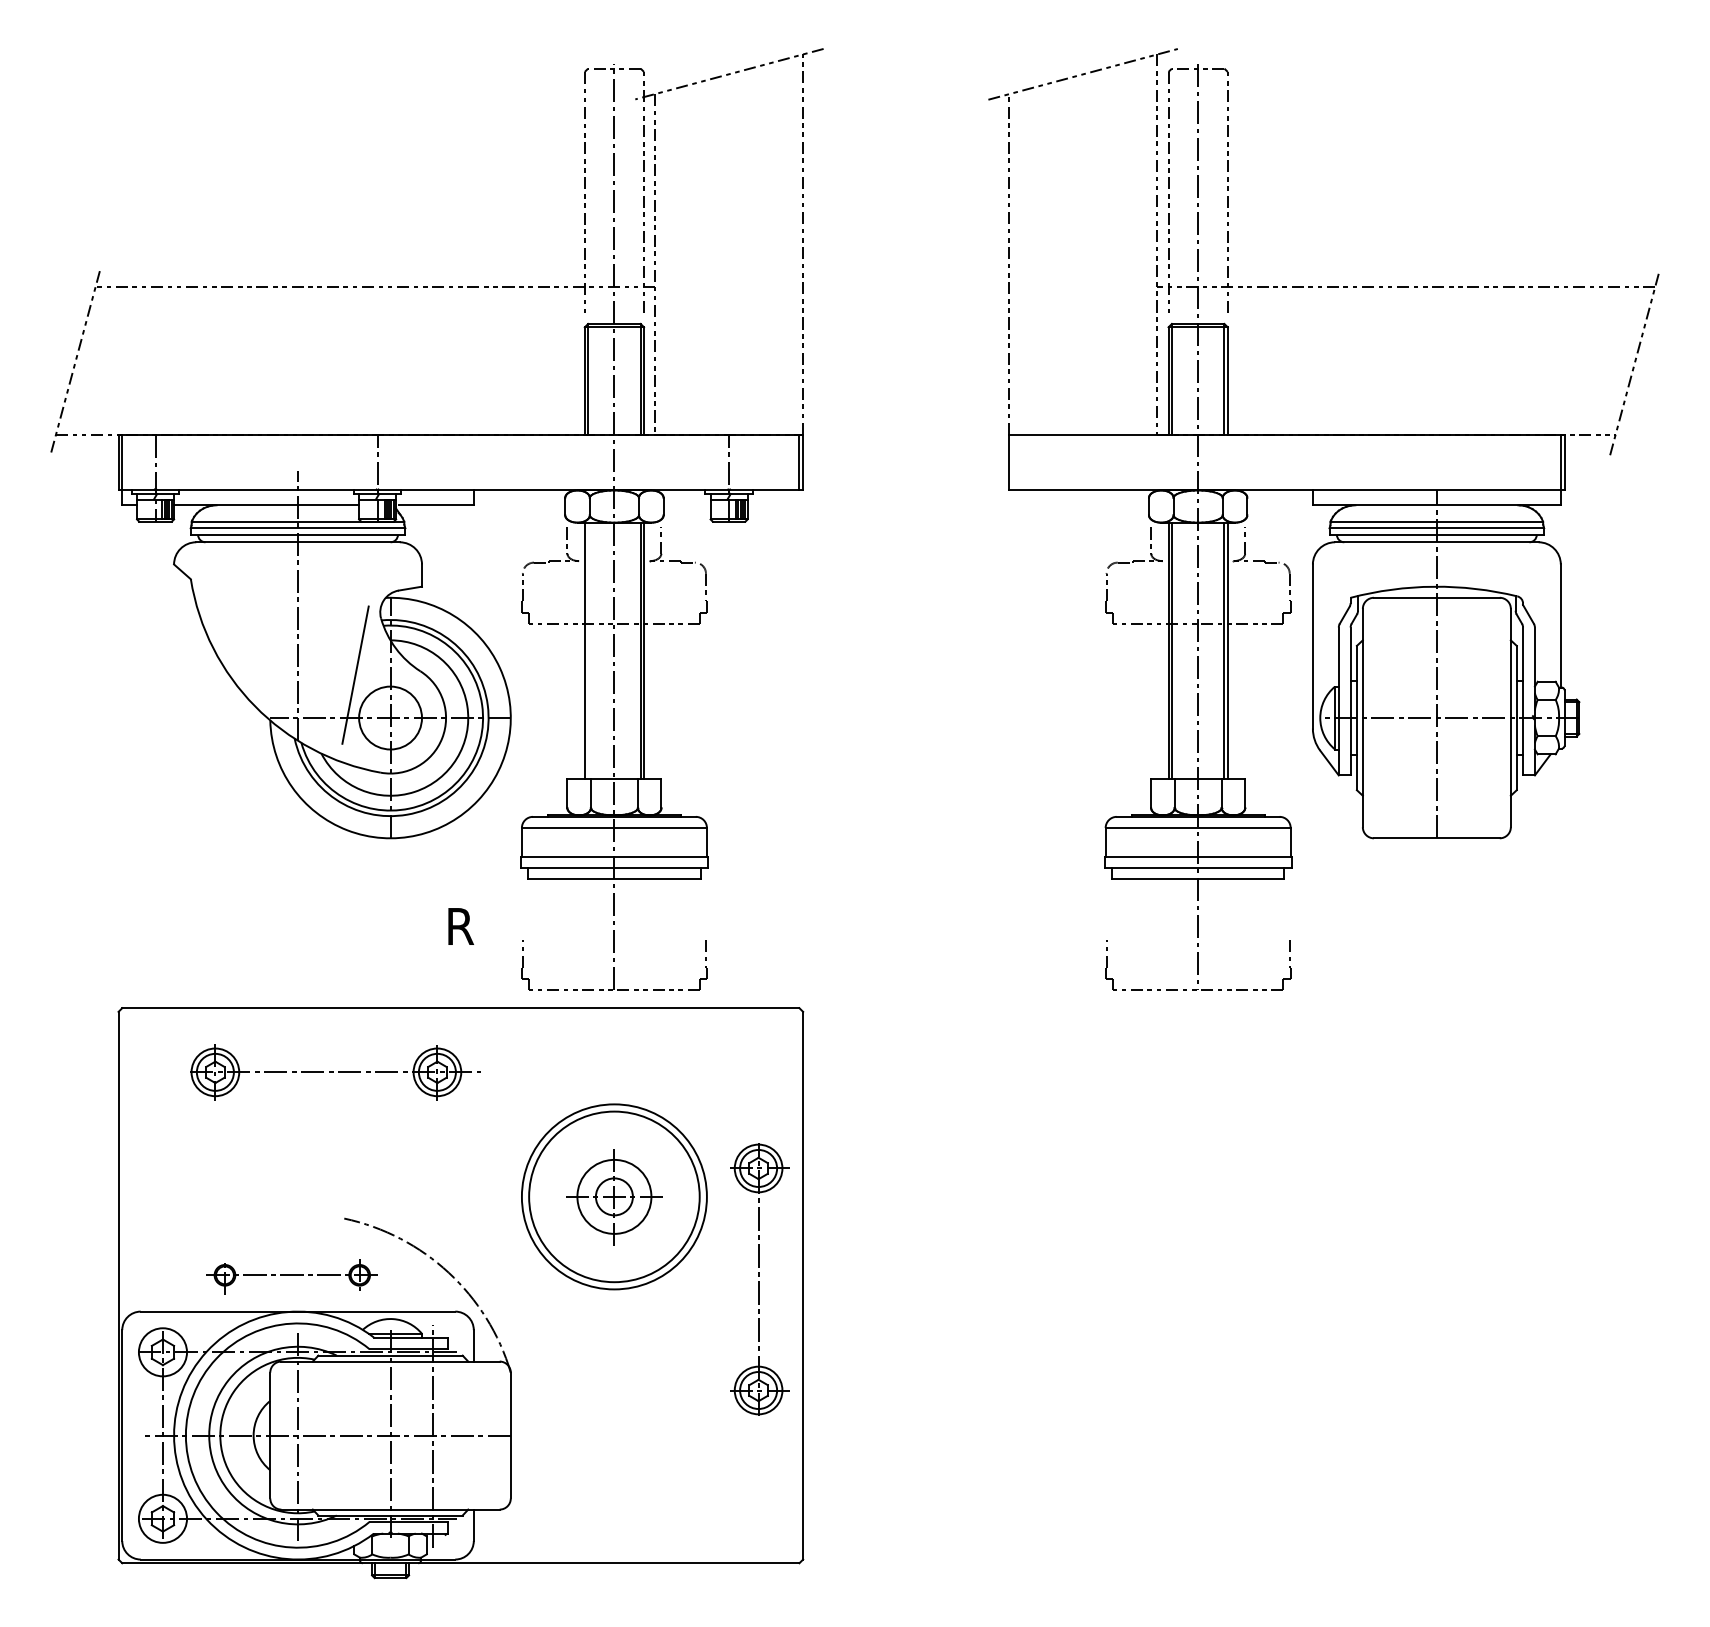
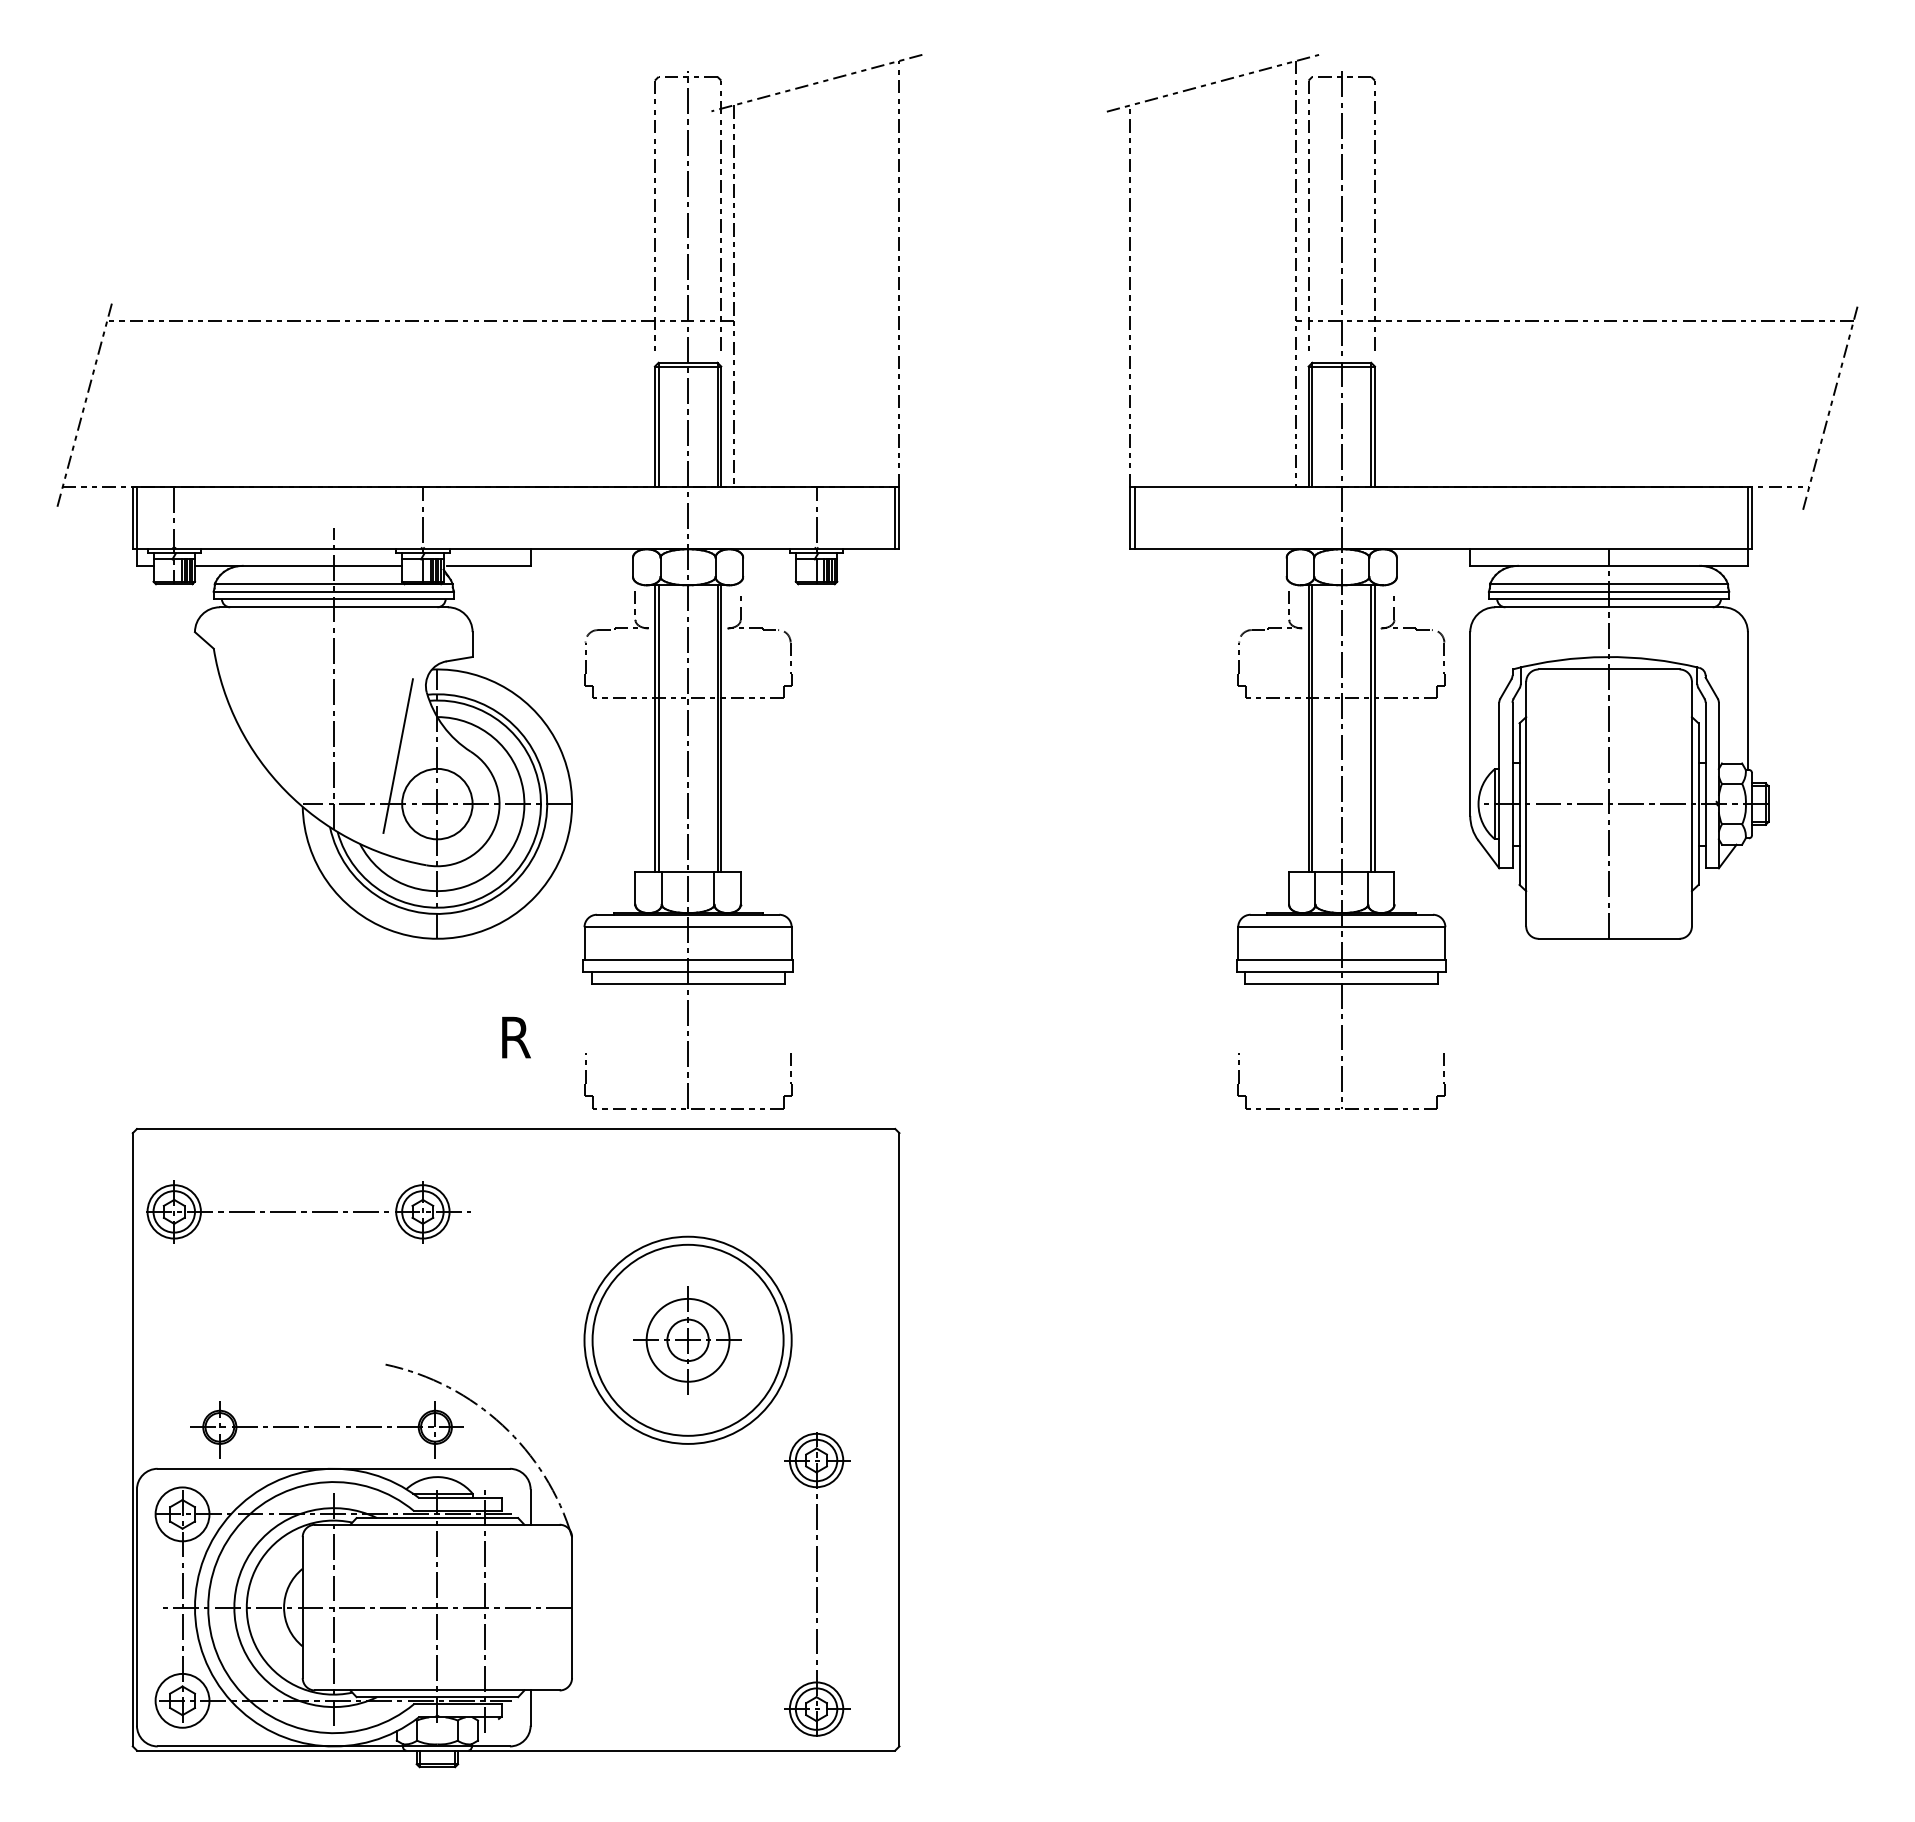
line: (1013, 462) -> (1134, 518), added
line: (587, 650) -> (658, 728), added
part: (335, 1072) -> (308, 1211), moved
part: (291, 1276) -> (326, 1429), size x1.43
part: (759, 1279) -> (817, 1584), moved

